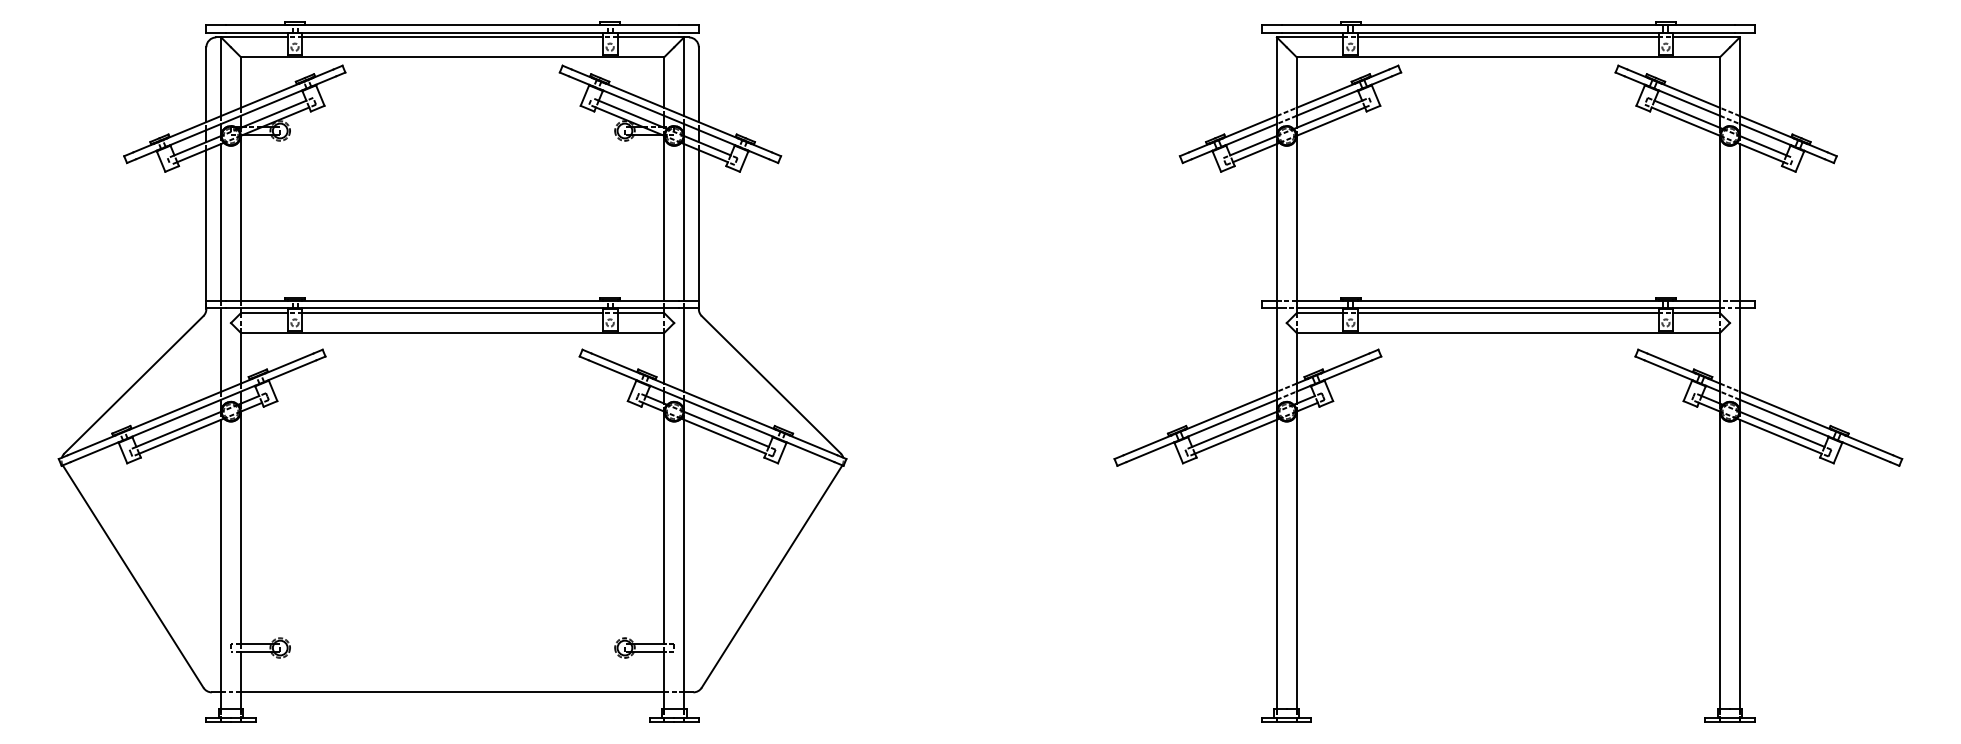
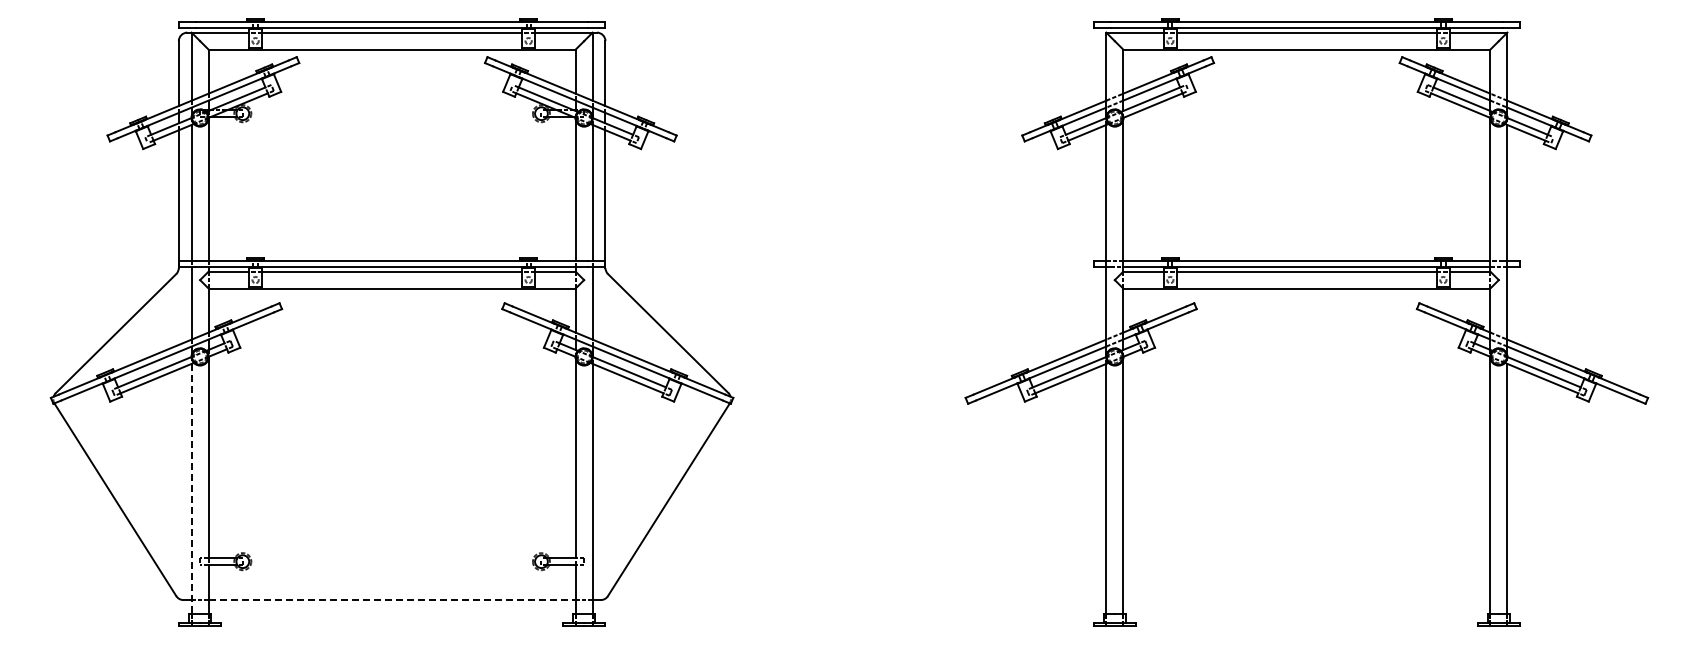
line: (221, 564) -> (191, 489), solid -> dashed
line: (453, 692) -> (392, 600), solid -> dashed

